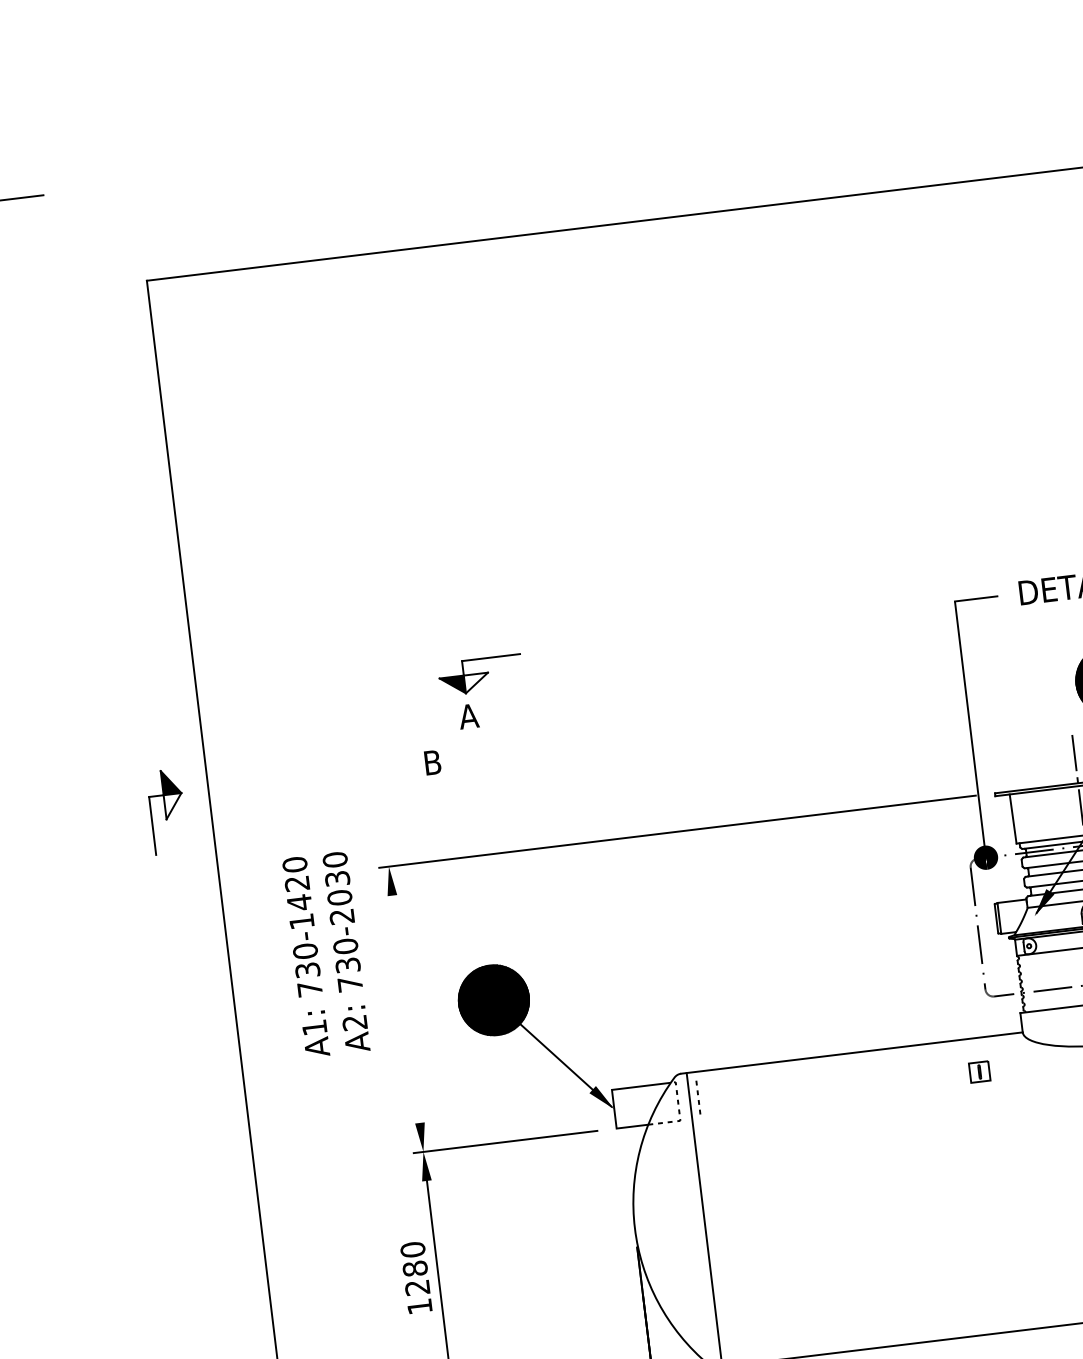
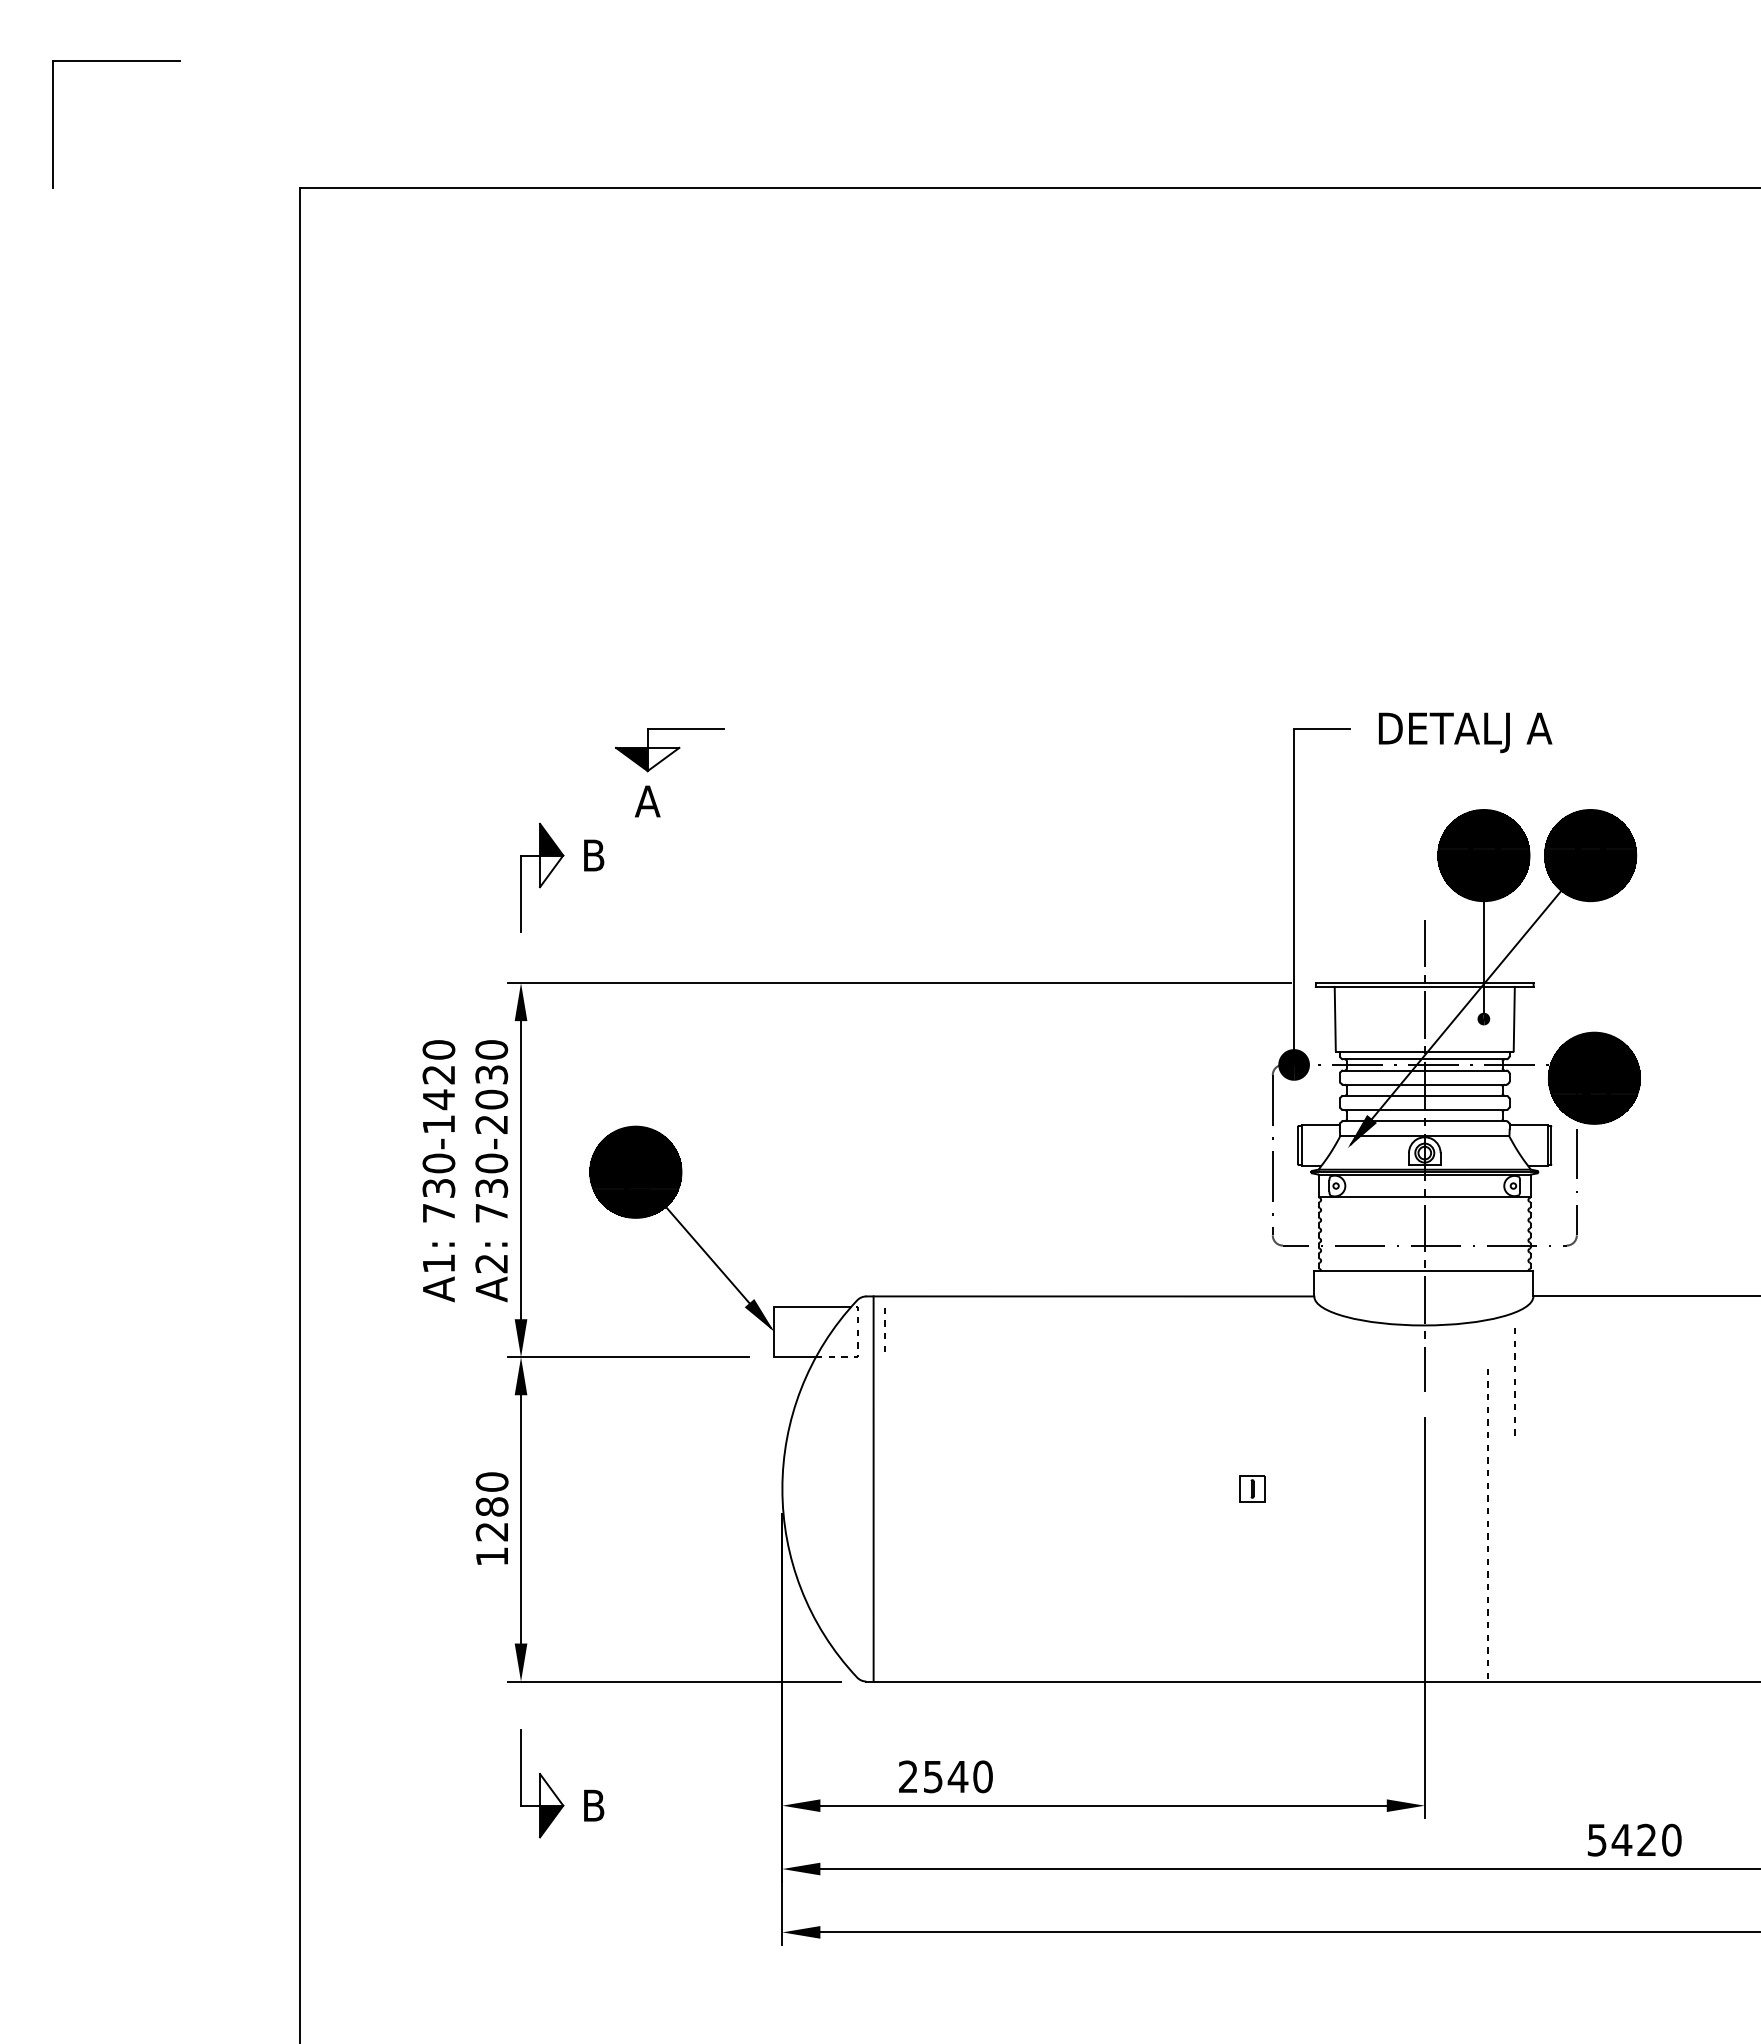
part: (167, 811) -> (542, 877), moved
text: (326, 954) -> (465, 1171), moved
line: (406, 1009) -> (521, 1170), added
part: (979, 1071) -> (1252, 1488), moved

